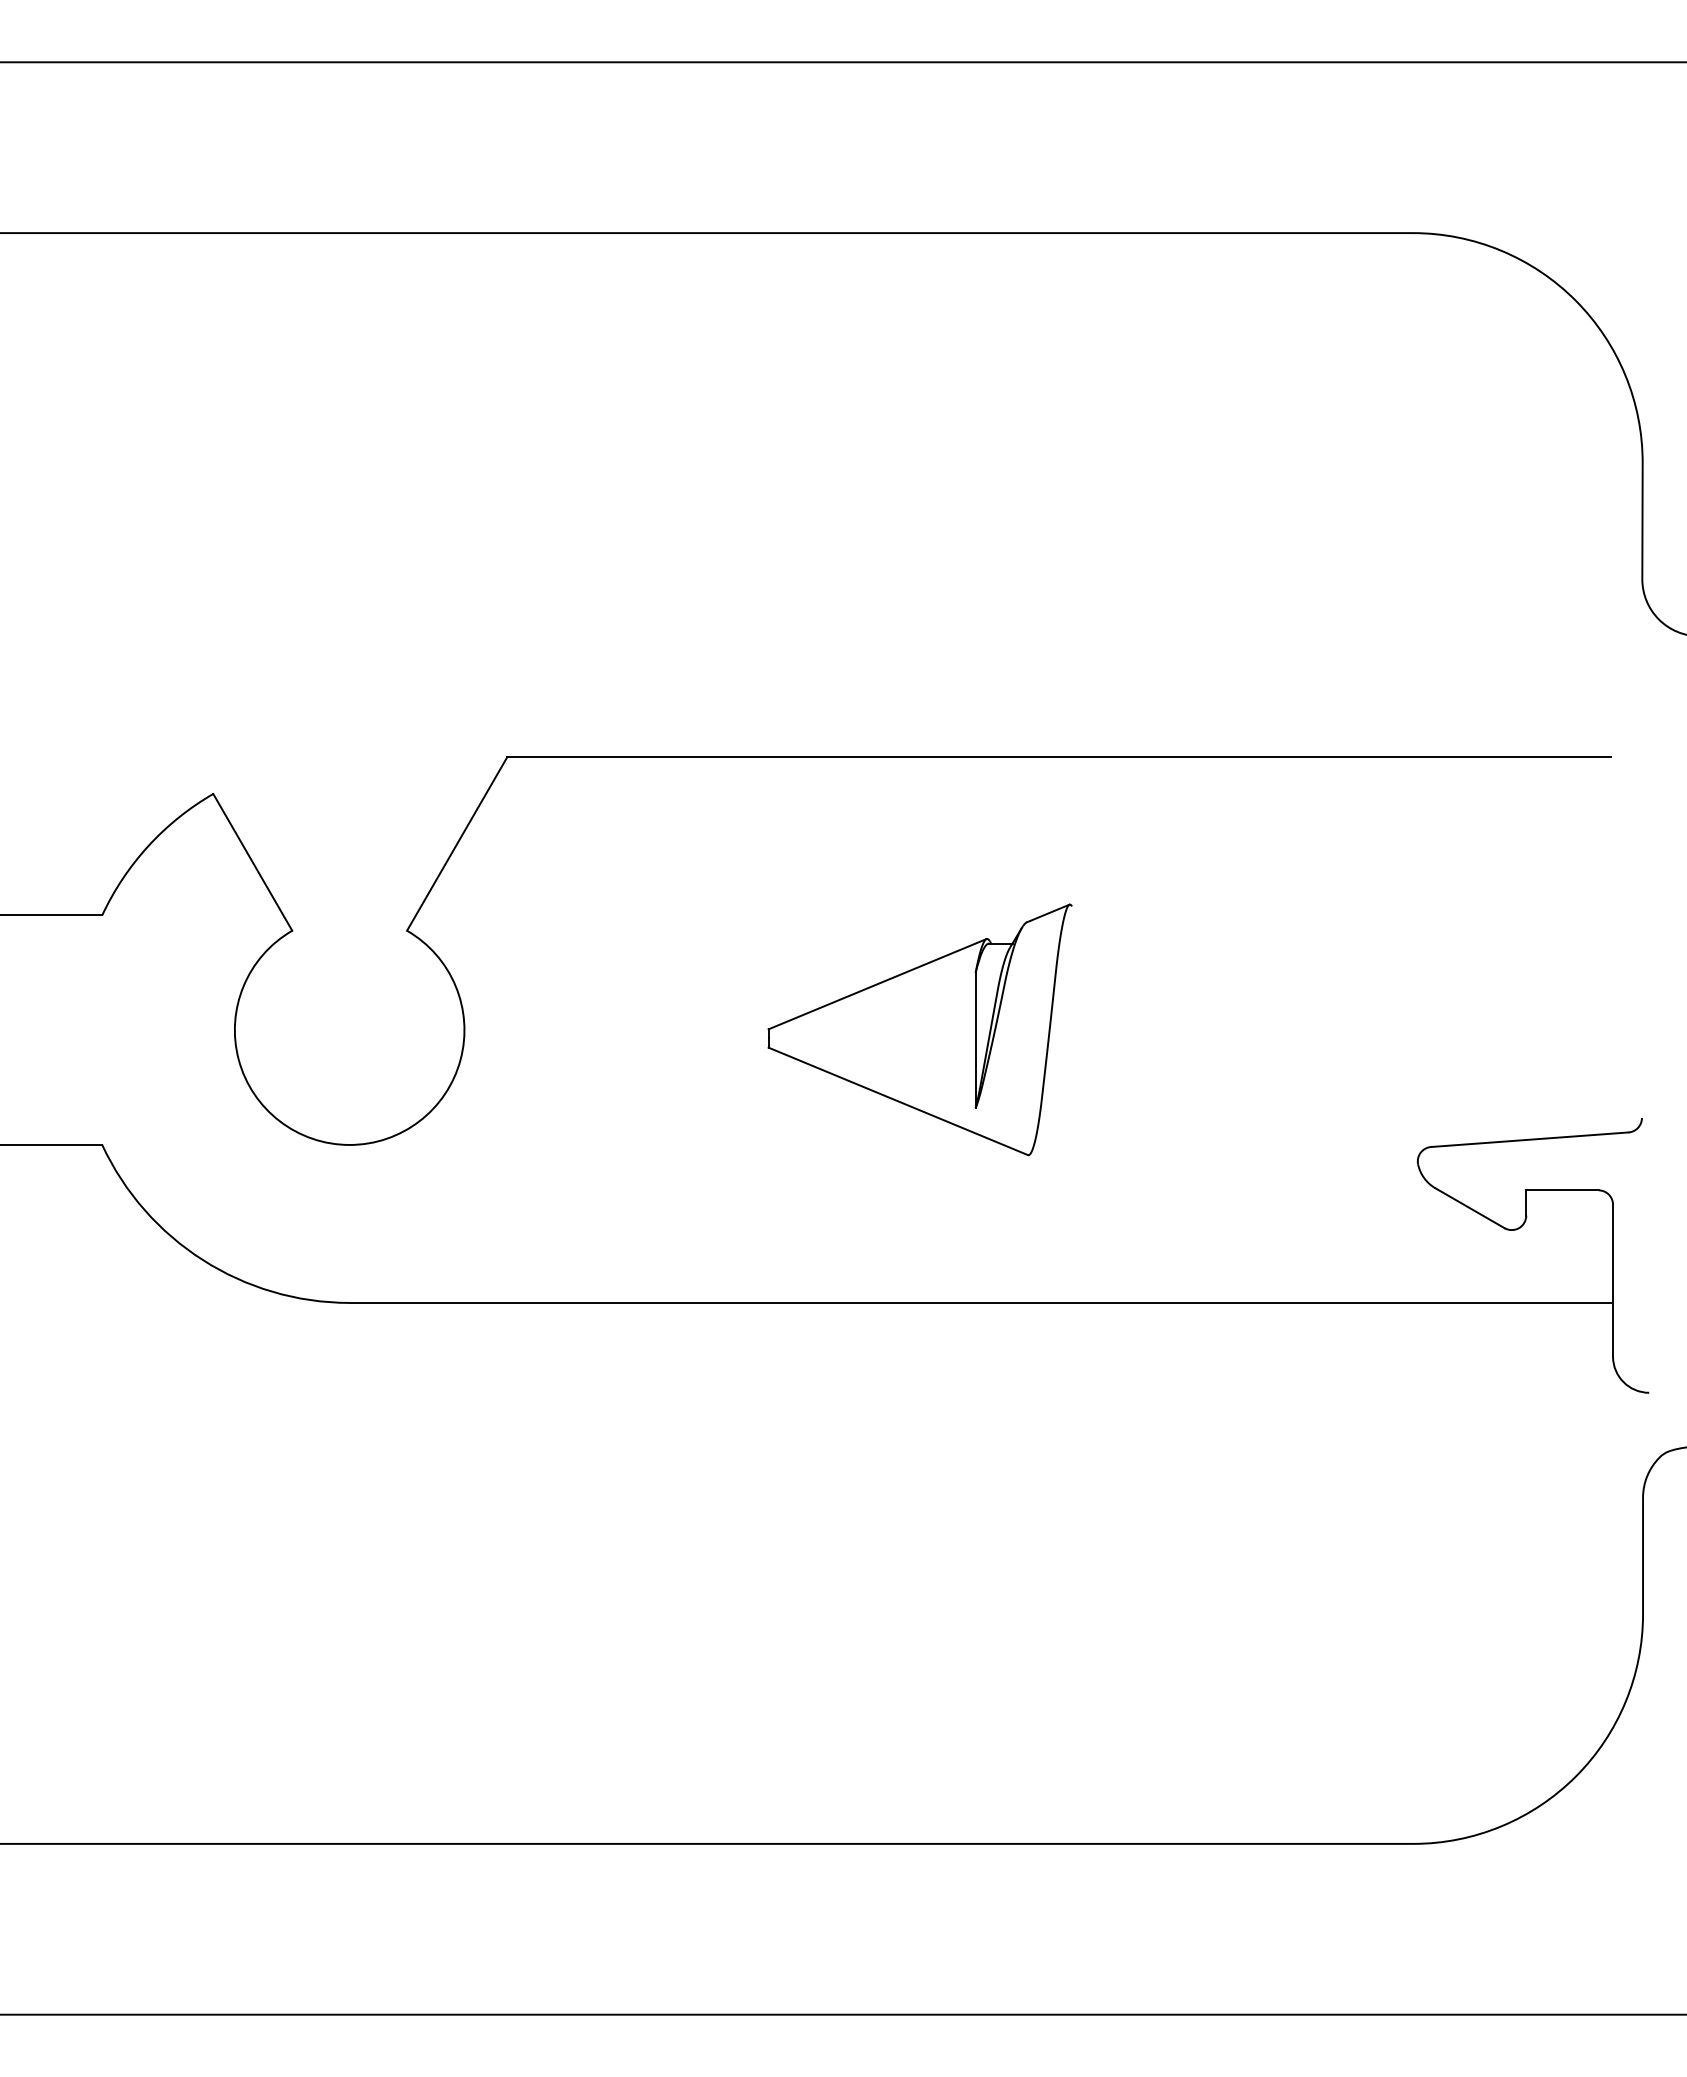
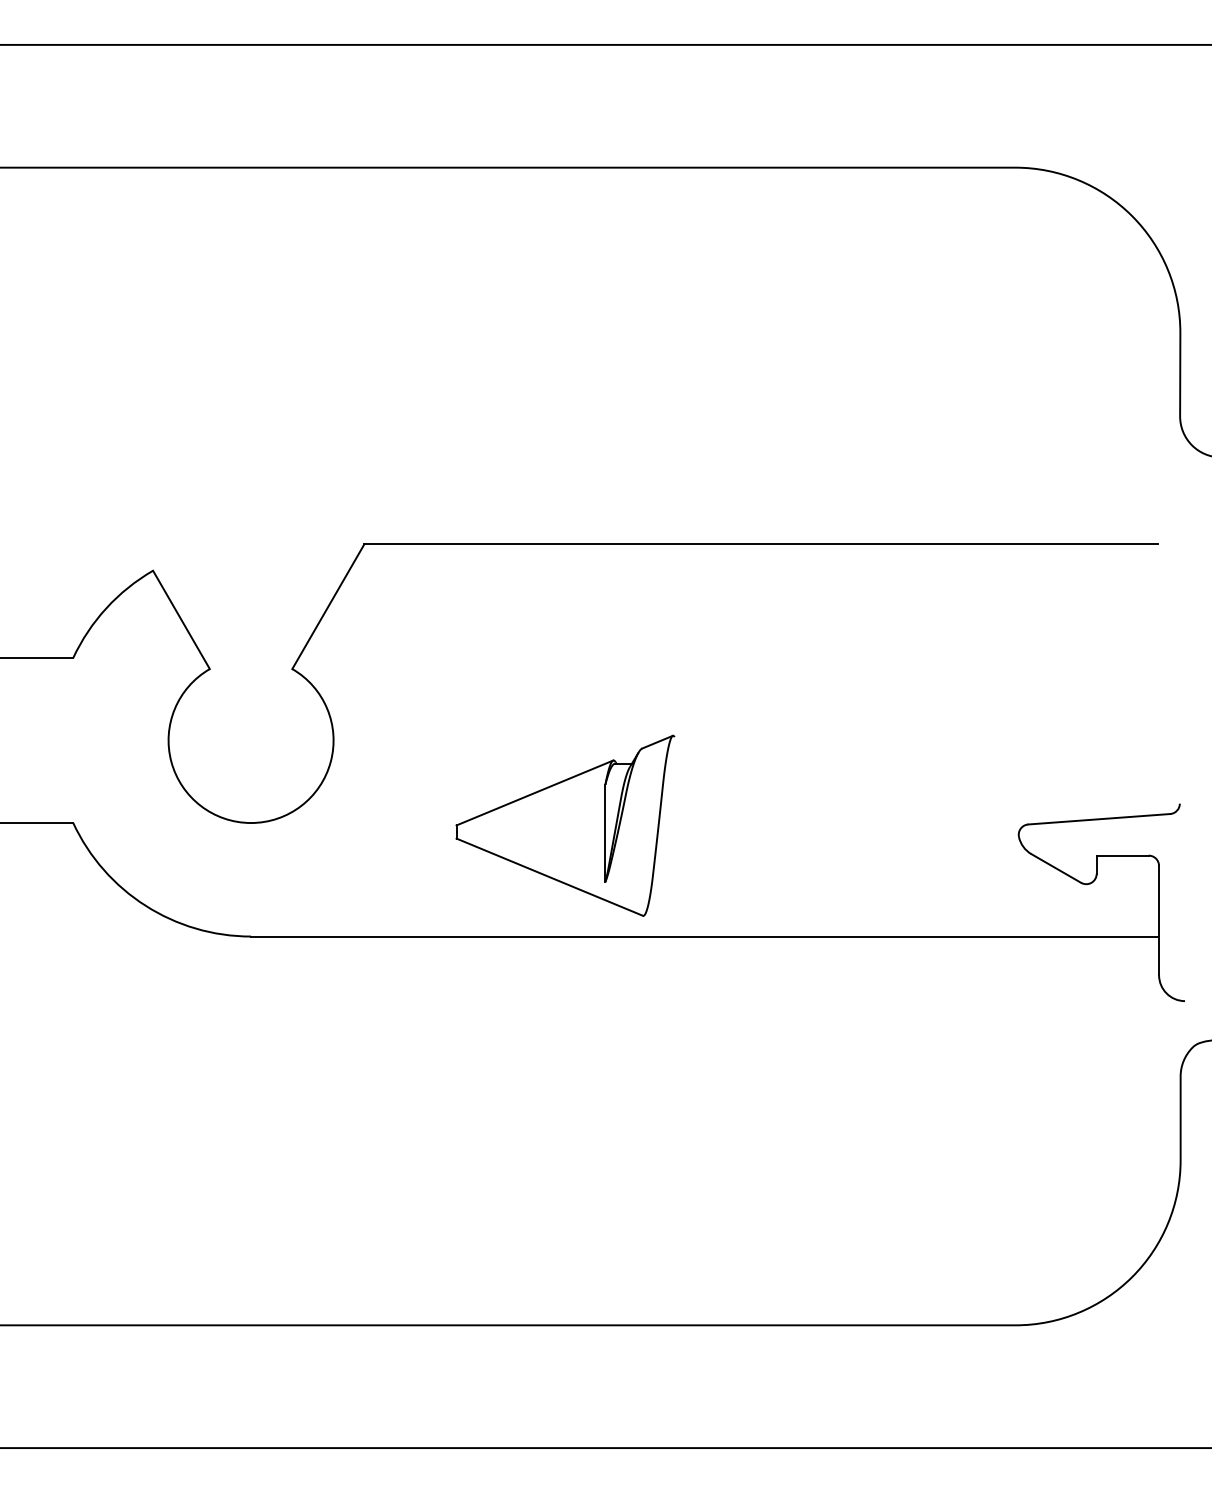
part: (919, 1029) -> (565, 825), moved

